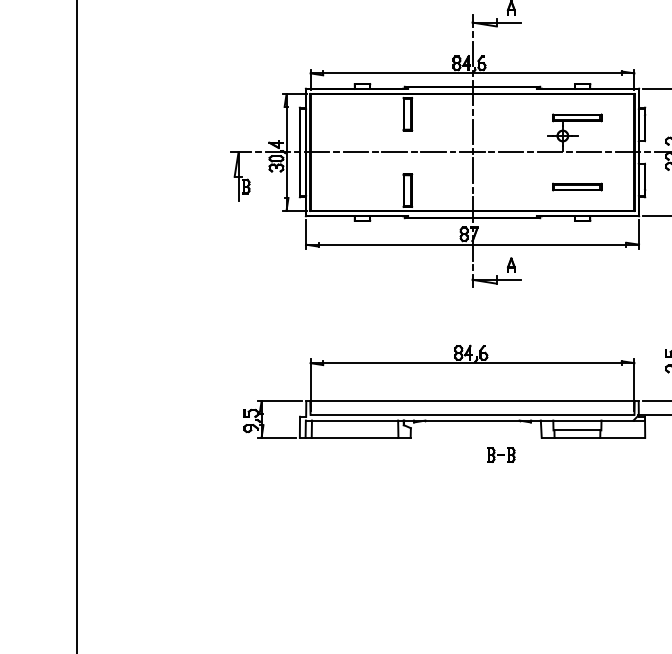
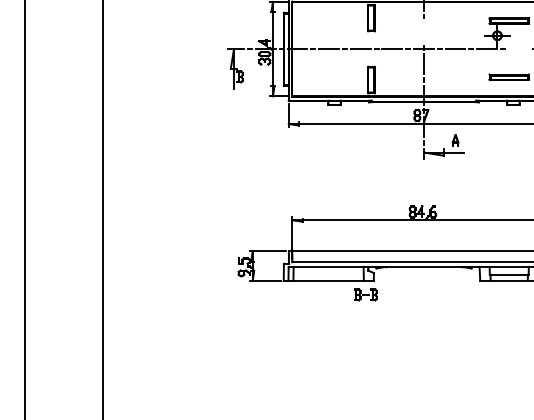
line: (472, 131) -> (424, 32), removed
line: (588, 152) -> (518, 49), removed
part: (501, 454) -> (366, 294), moved

